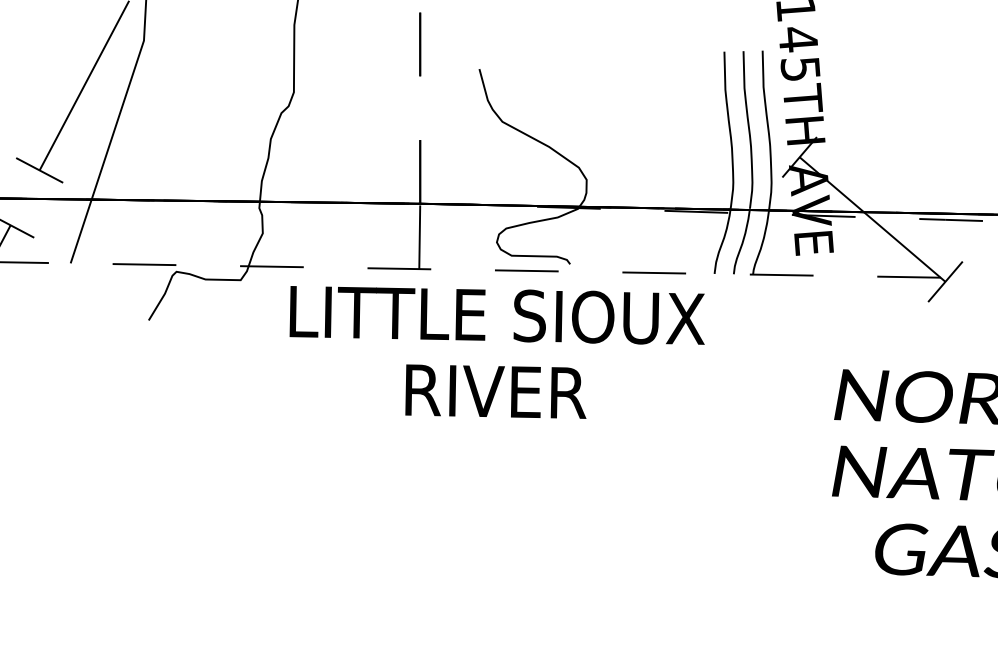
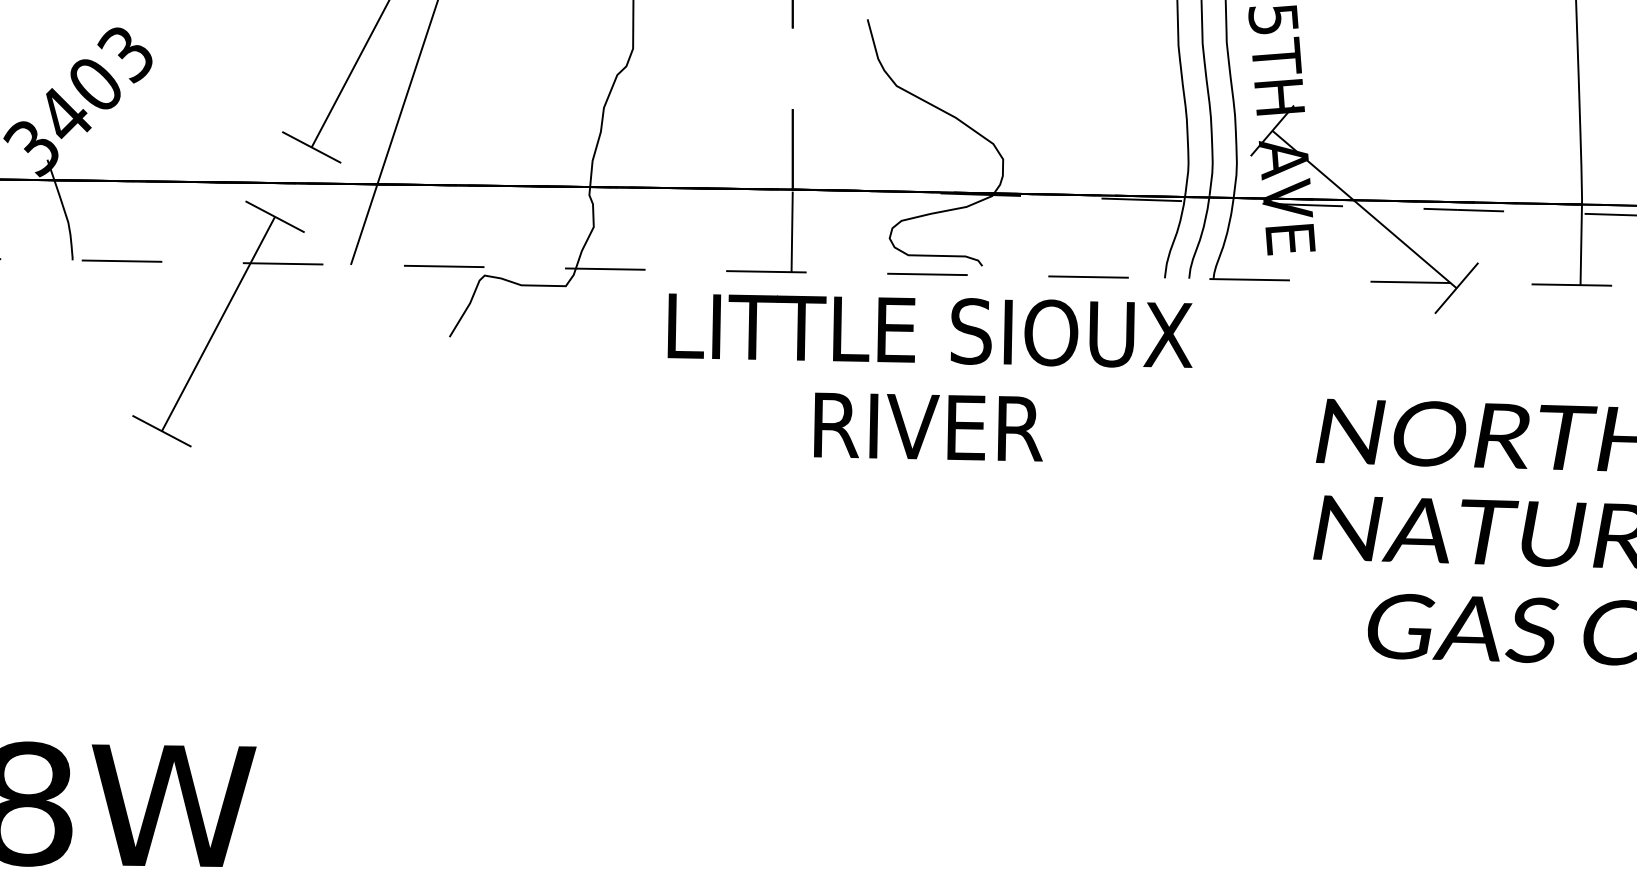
text: (496, 352) -> (929, 377), moved

